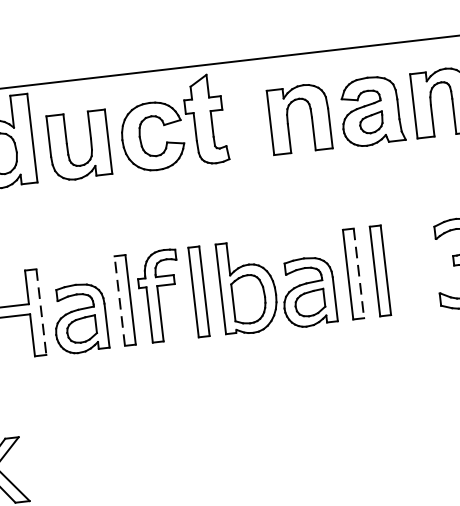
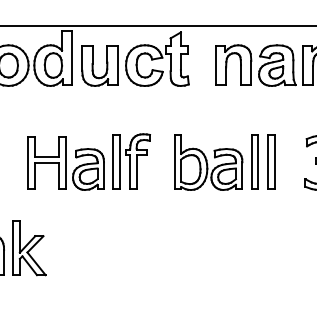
line: (359, 274) -> (258, 162), dashed -> solid
part: (199, 291) -> (161, 161), removed
line: (119, 300) -> (113, 161), dashed -> solid
line: (40, 311) -> (65, 162), dashed -> solid

